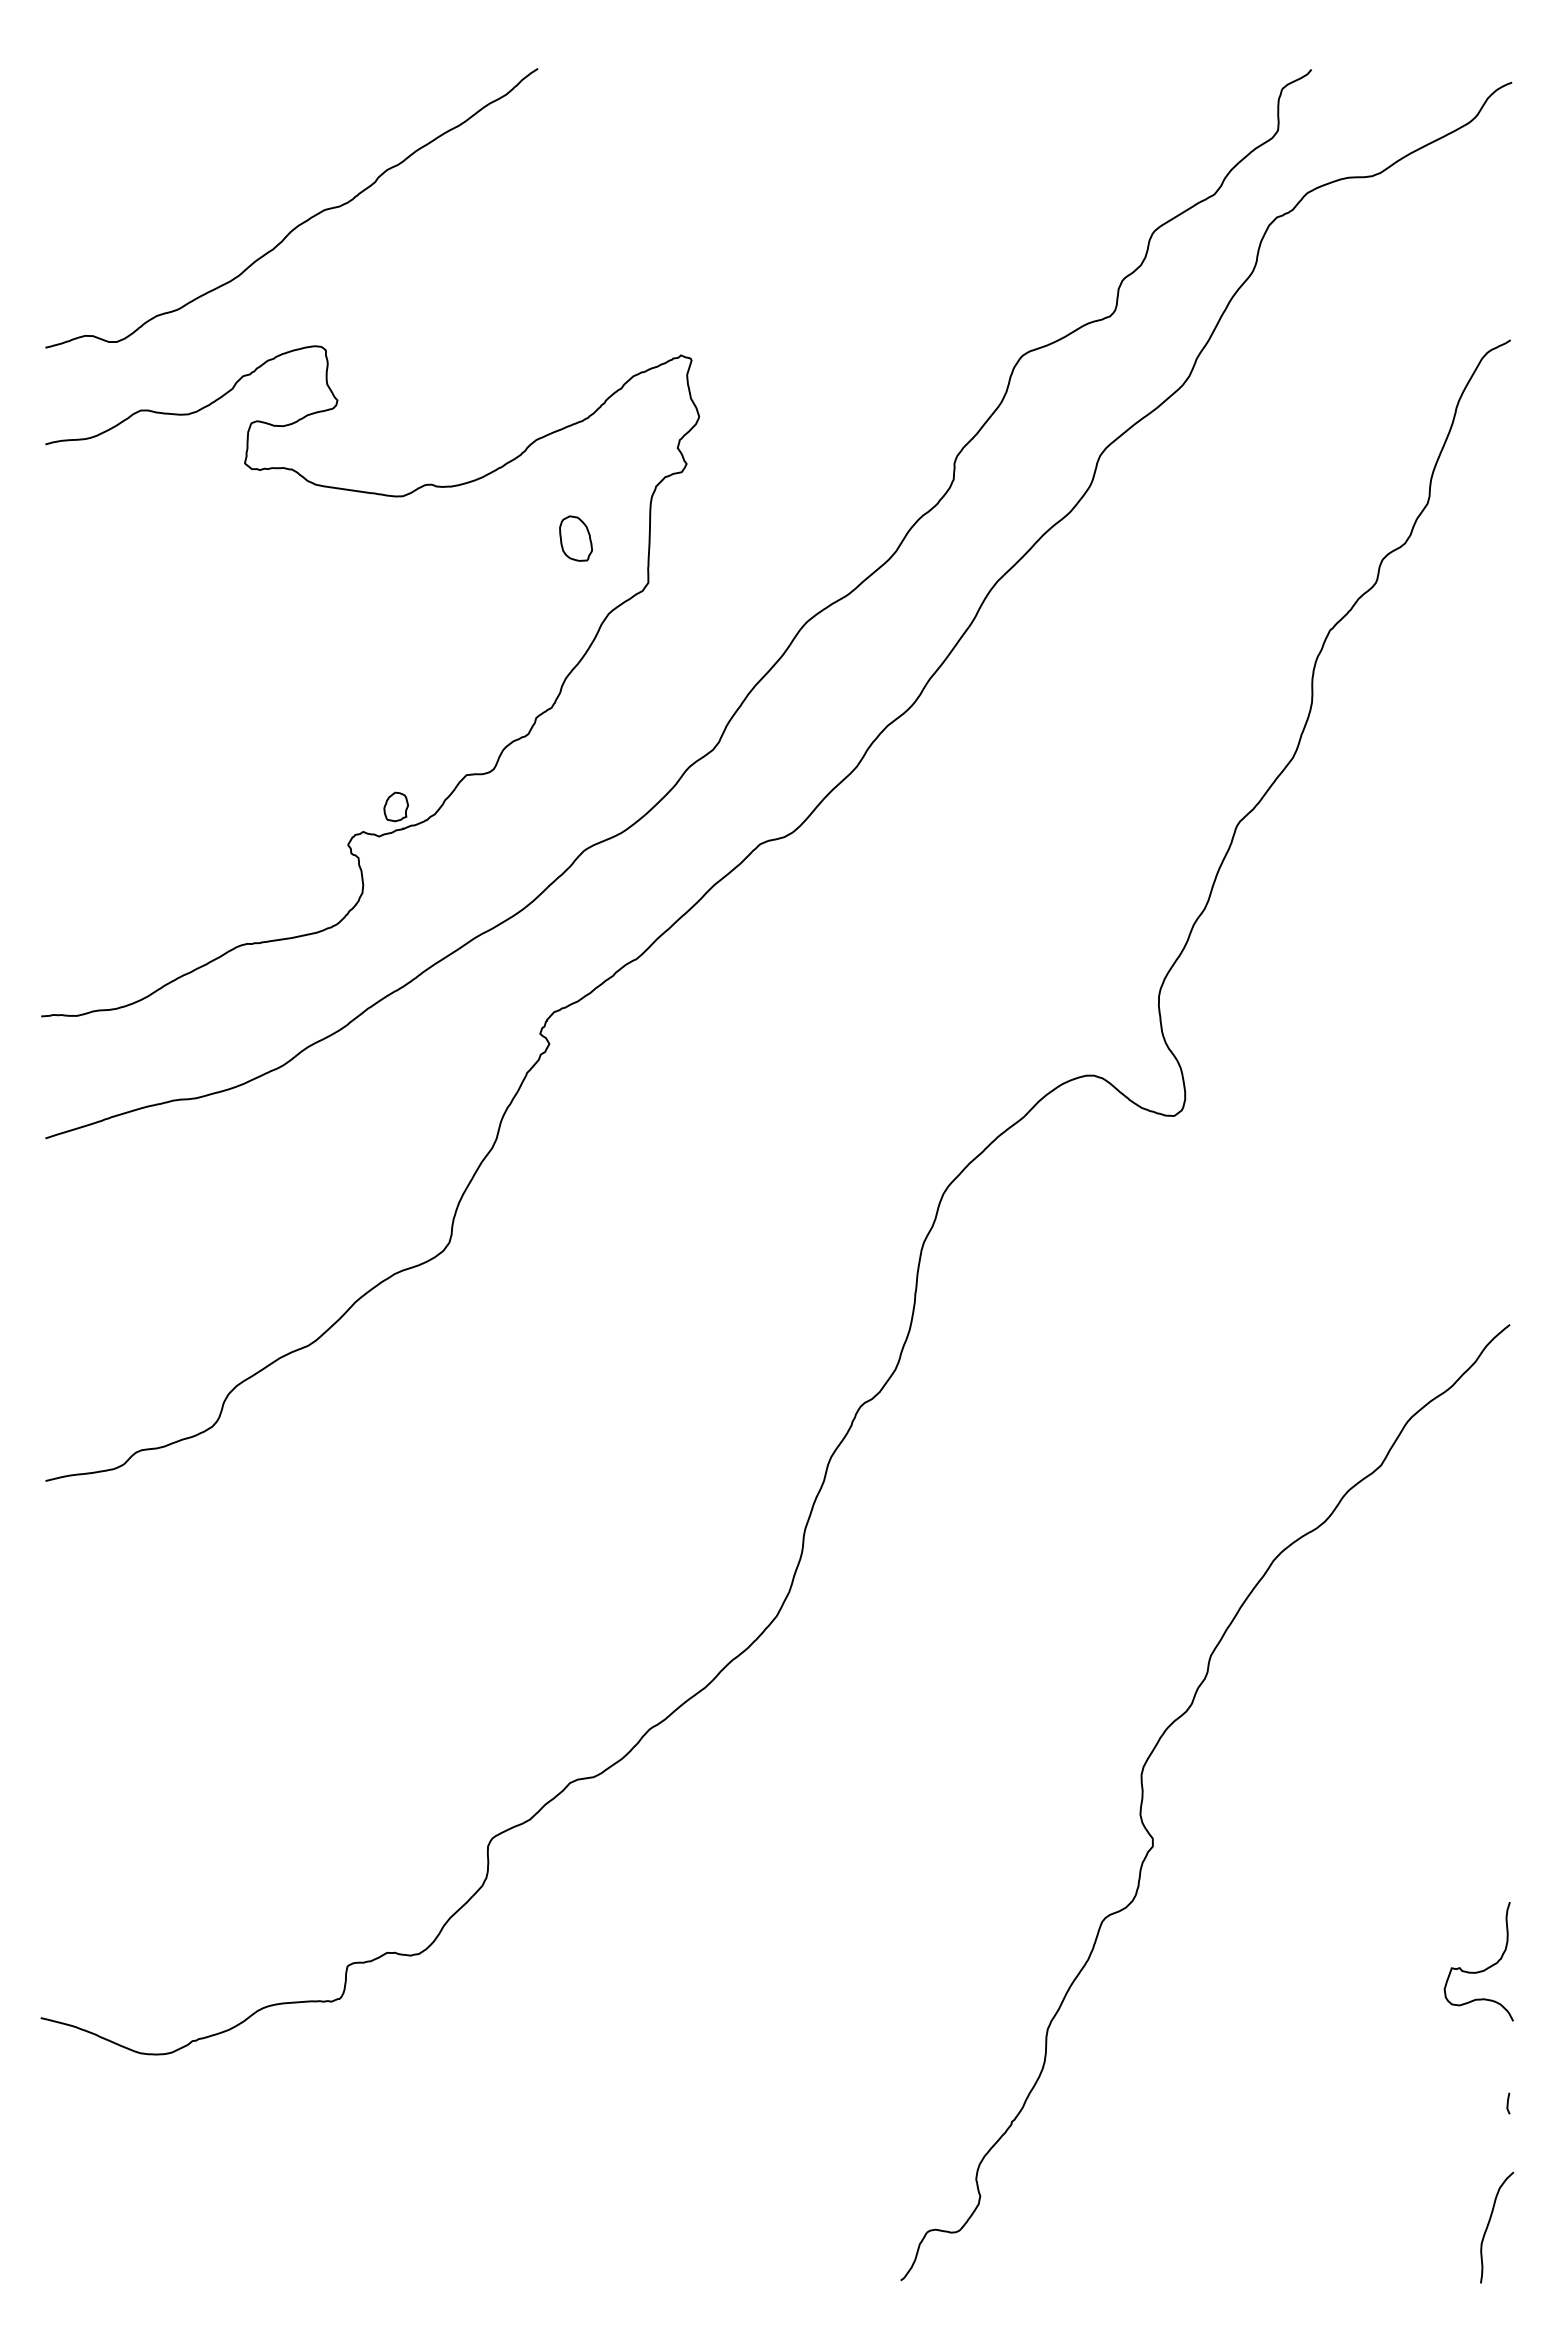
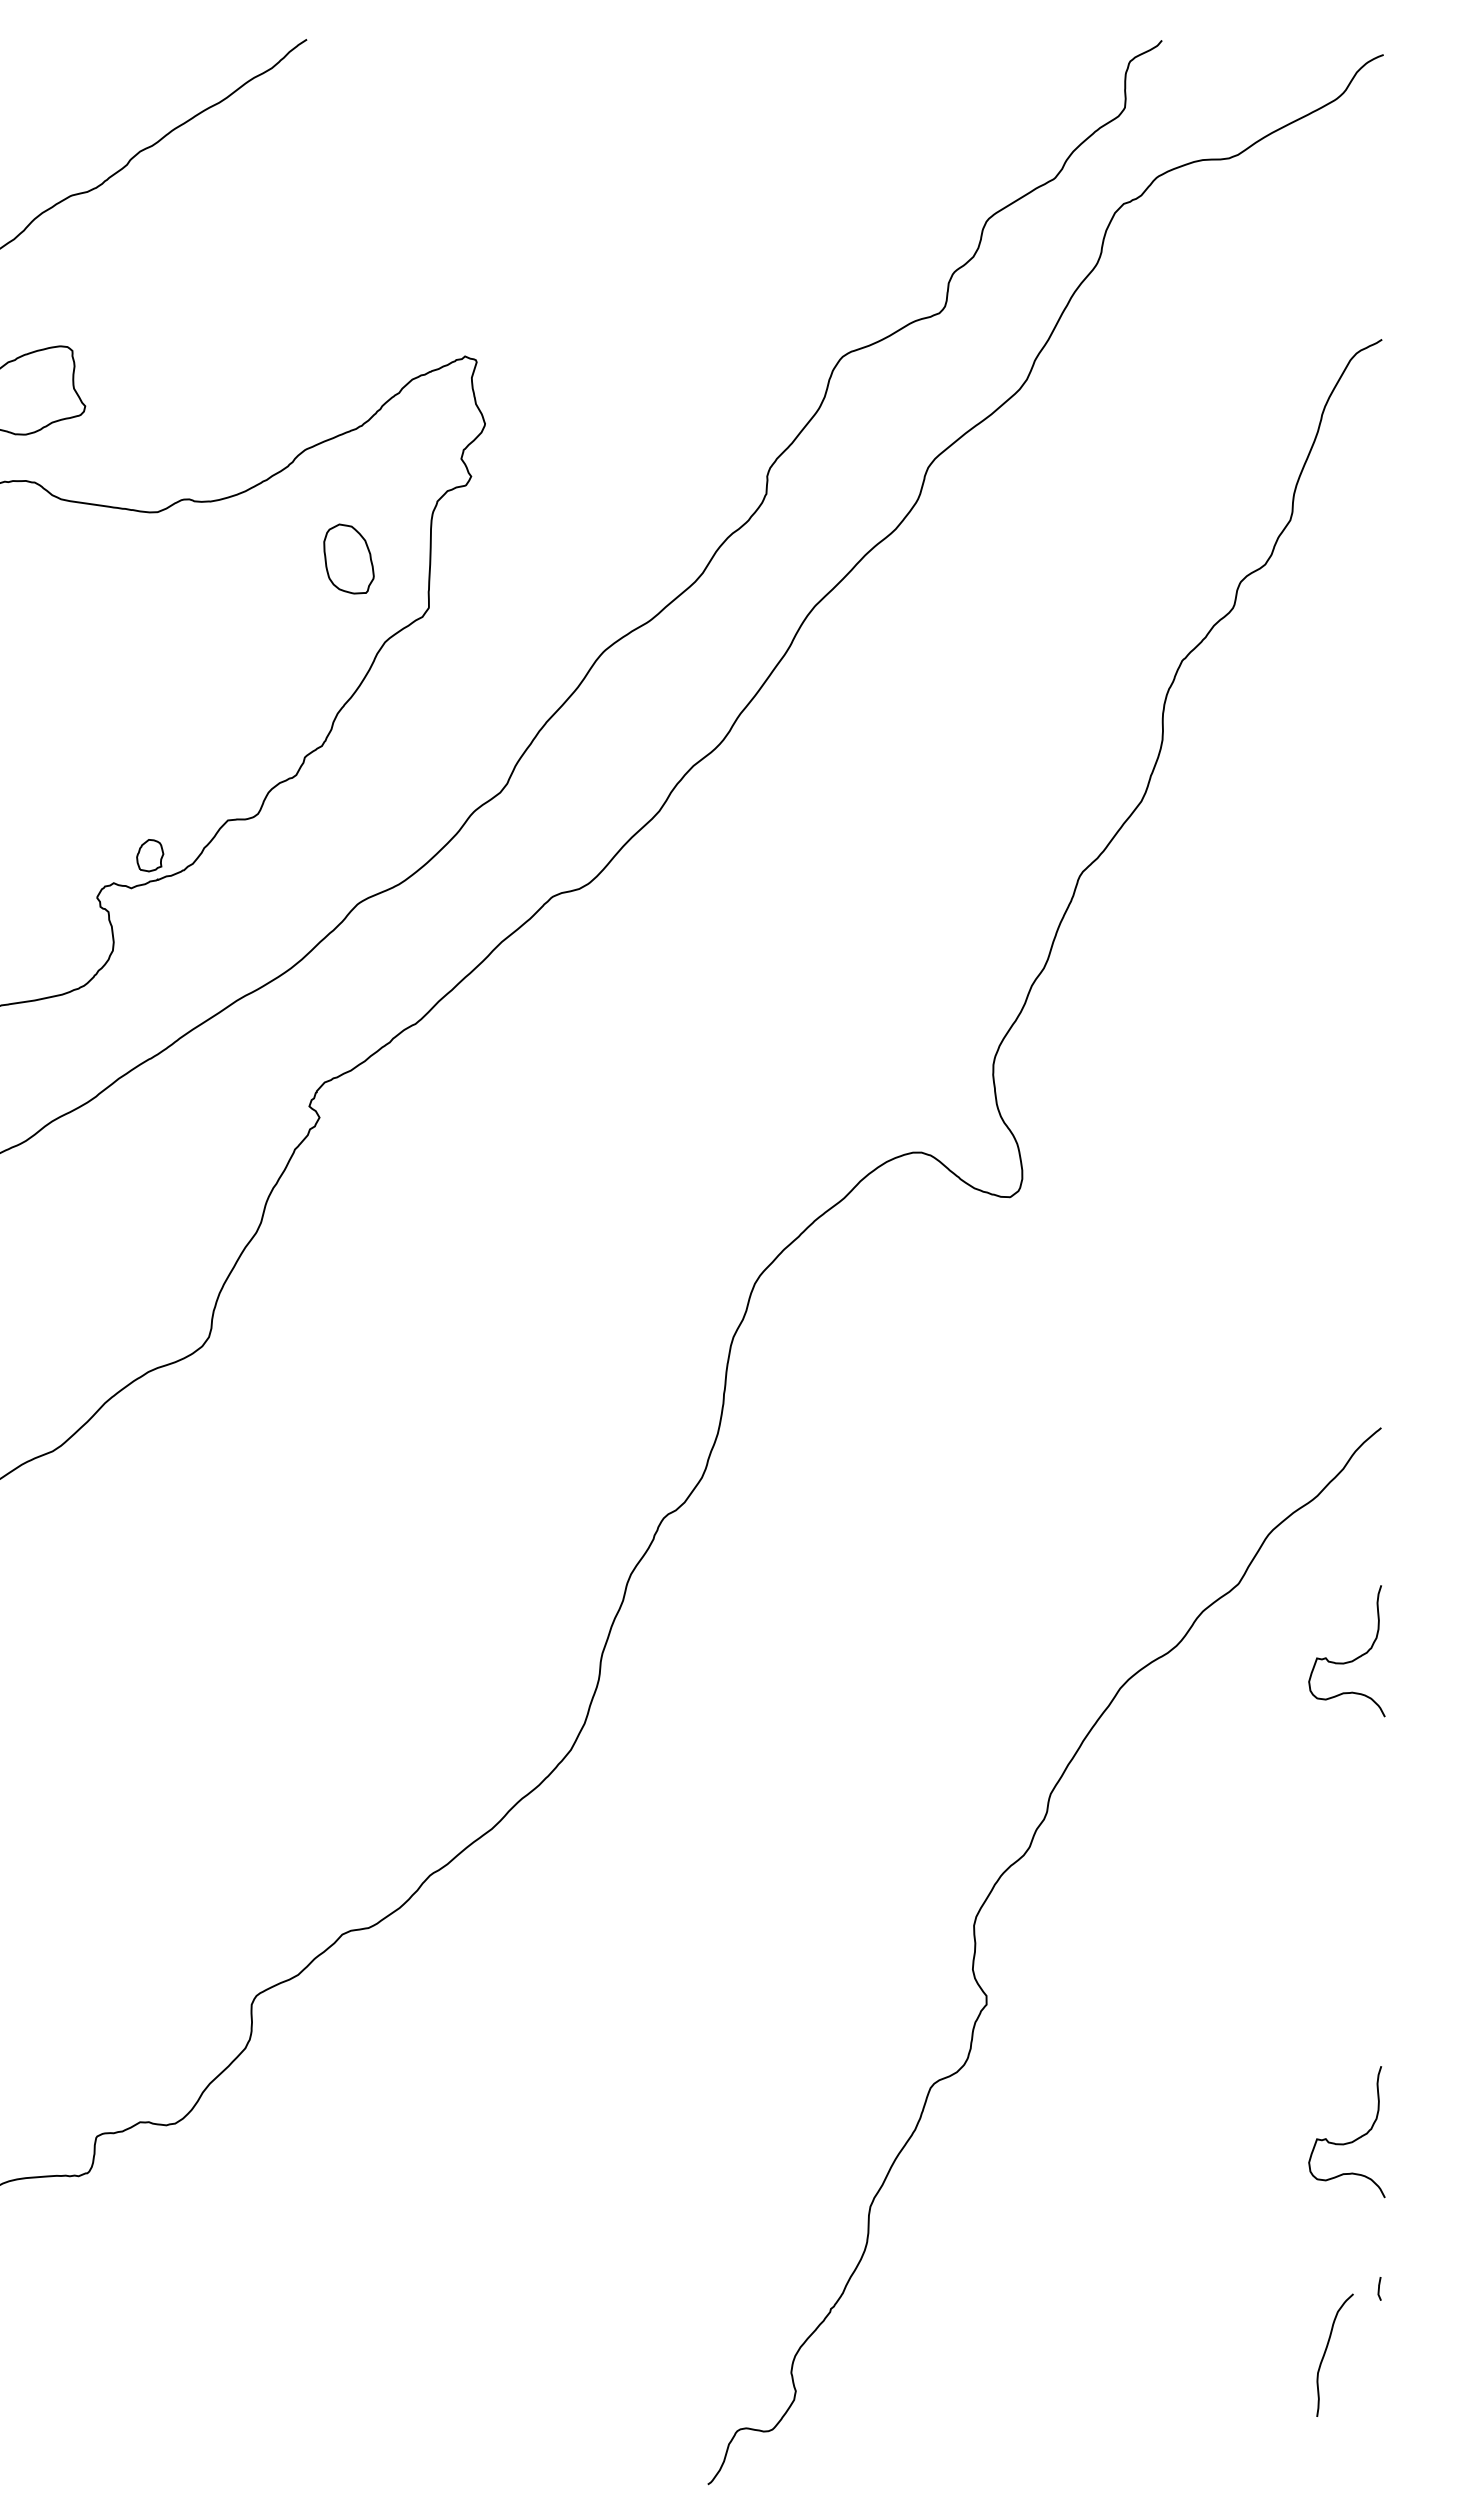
part: (575, 538) -> (348, 558), size x1.4
curve: (1480, 1535) -> (1348, 1660), added
curve: (1489, 2224) -> (1326, 2351), moved

